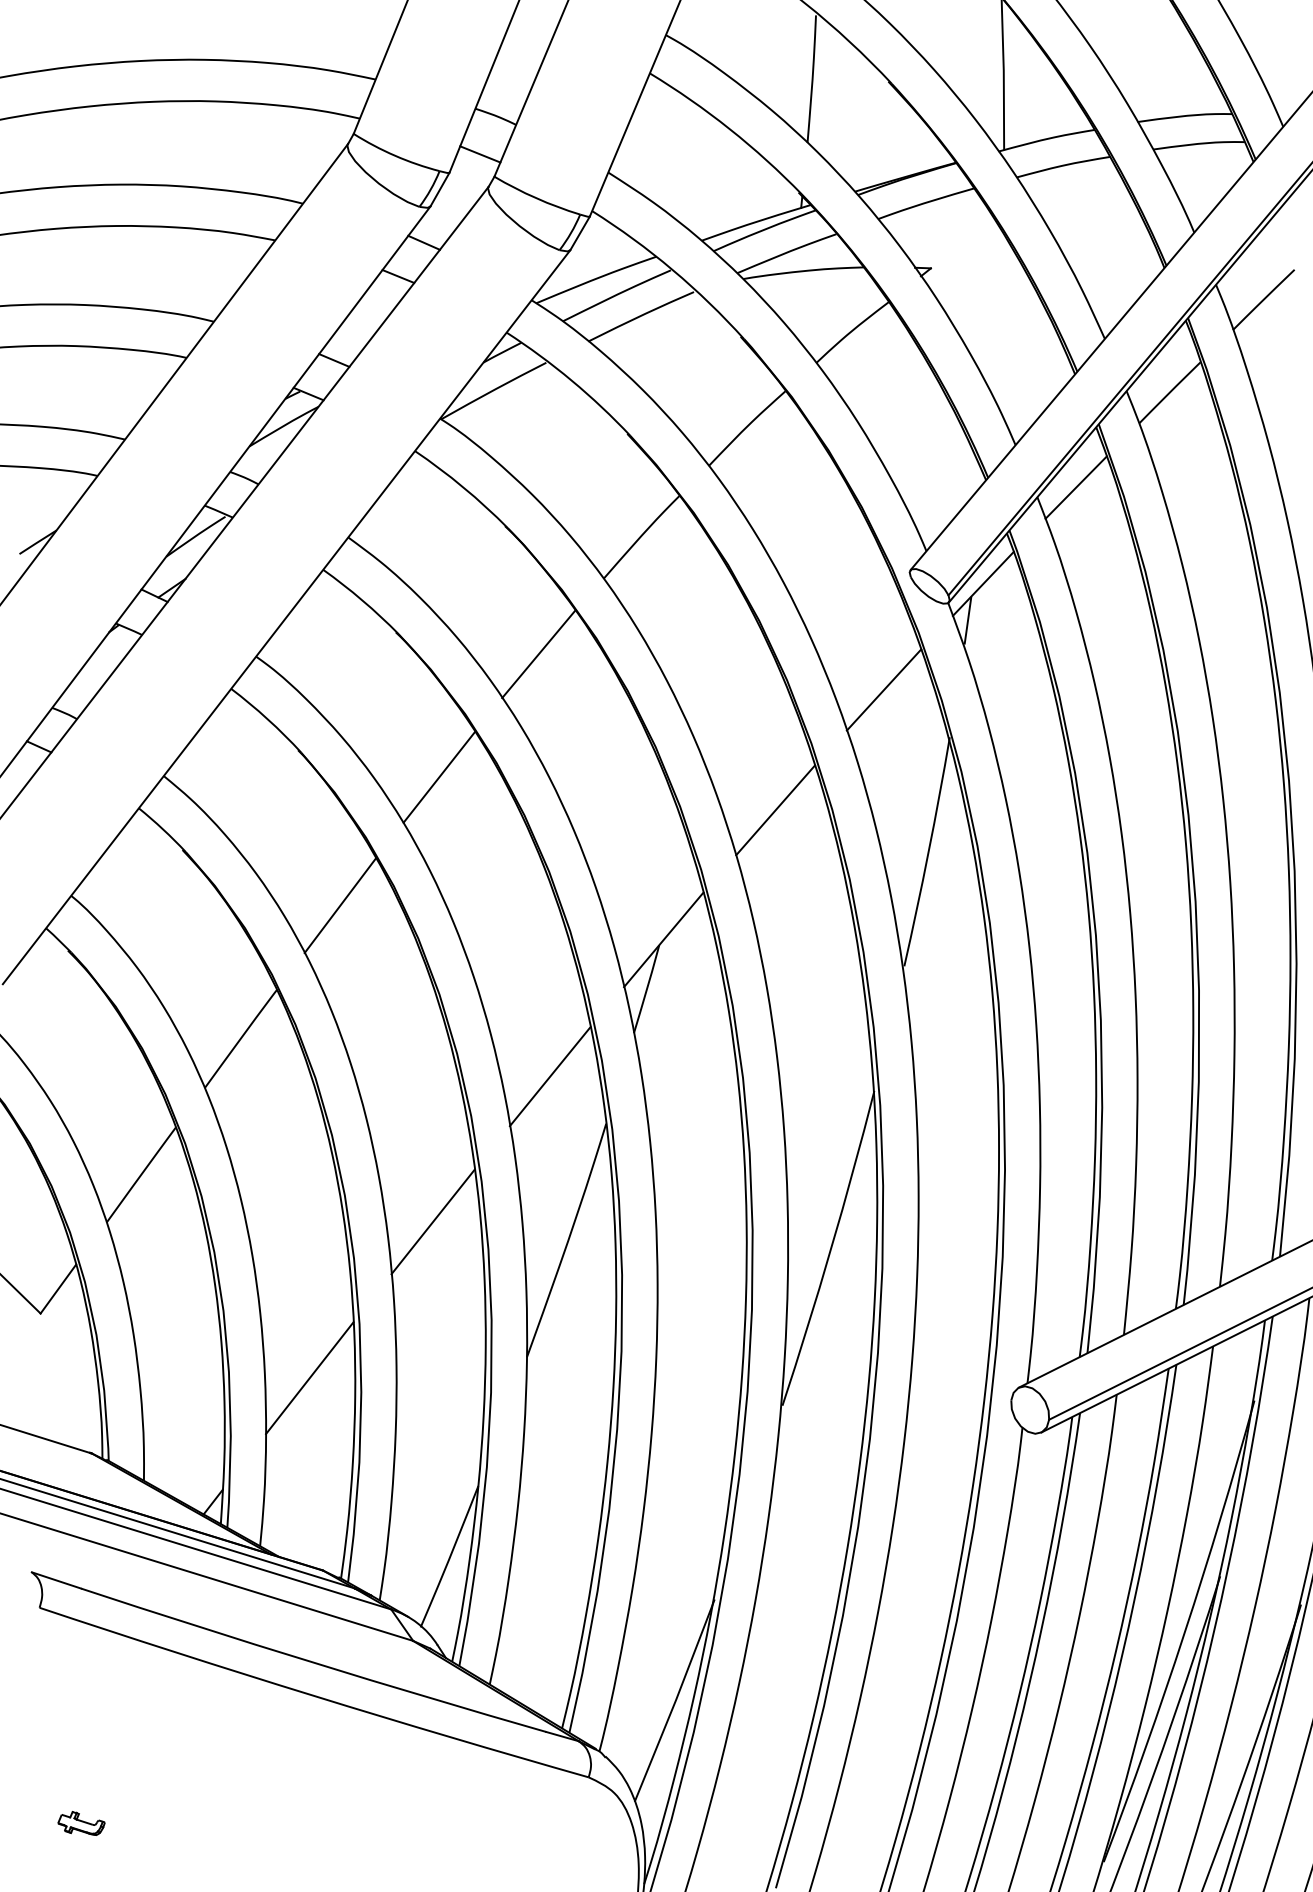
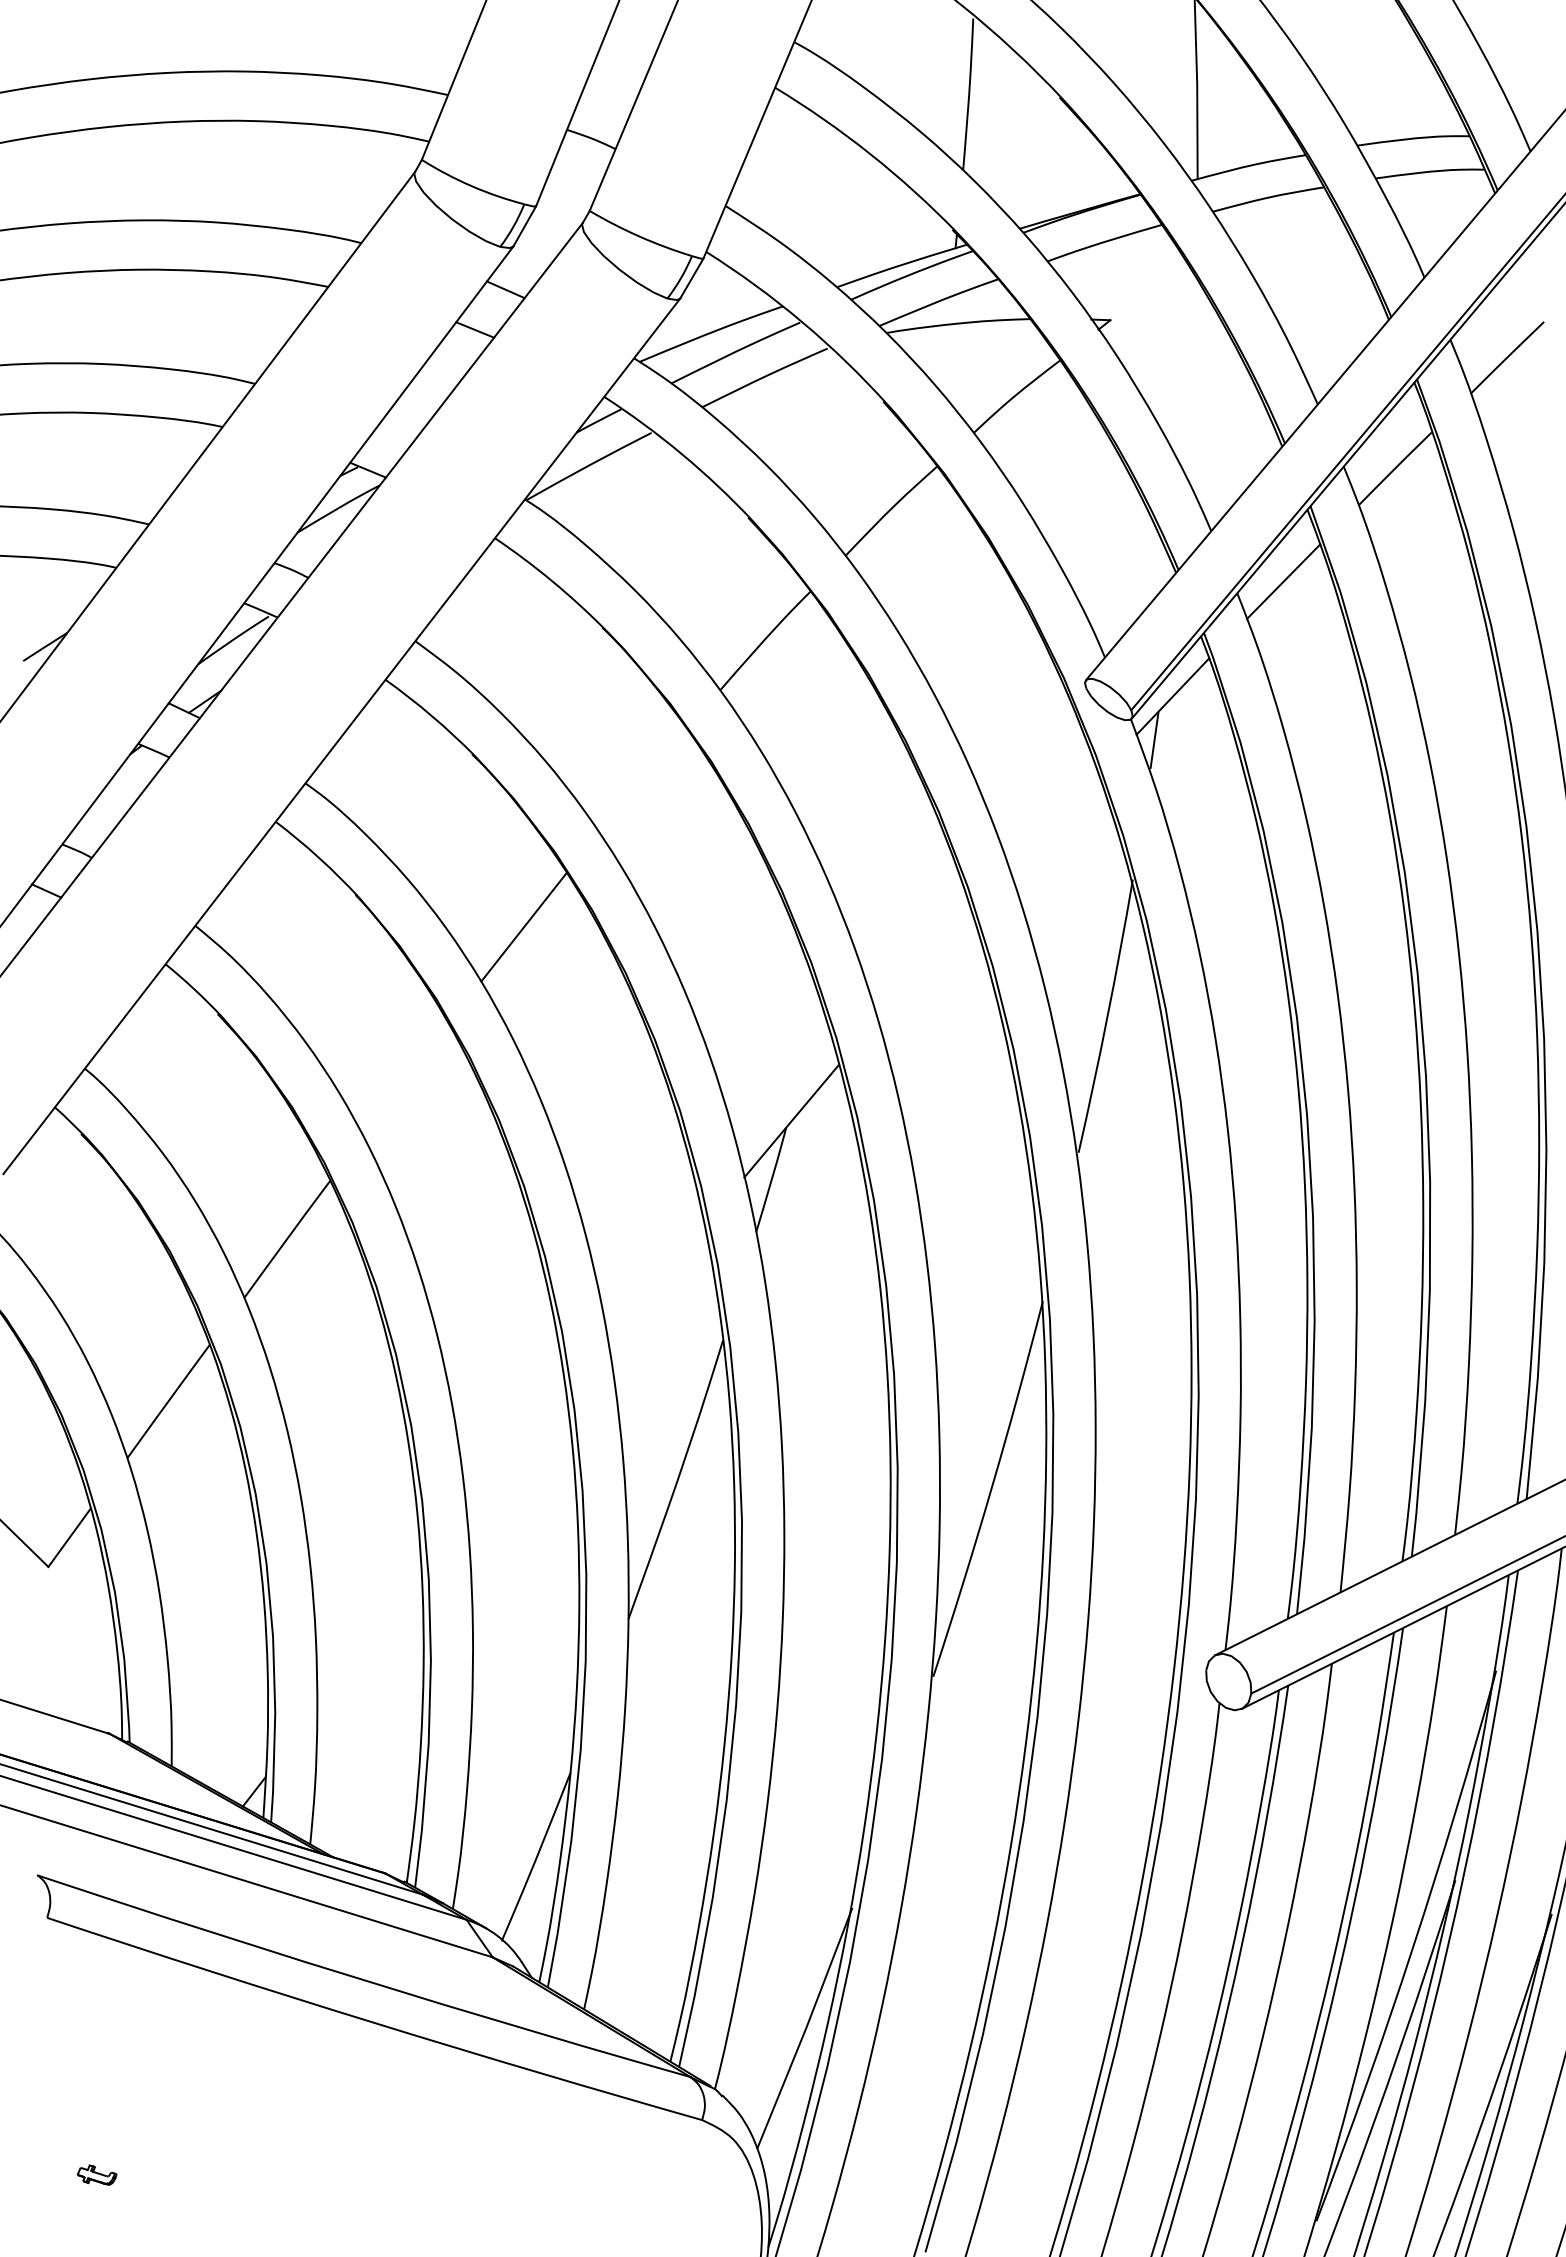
line: (480, 154) -> (572, 184), removed
line: (334, 359) -> (398, 429), removed
line: (538, 654) -> (642, 780), removed
line: (884, 689) -> (1054, 822), removed
line: (775, 810) -> (924, 966), removed
line: (340, 905) -> (405, 1080), removed
line: (550, 1076) -> (656, 1284), removed
line: (433, 1221) -> (516, 1457), removed
line: (309, 1377) -> (369, 1643), removed
part: (80, 1822) -> (96, 2174), size x0.7

